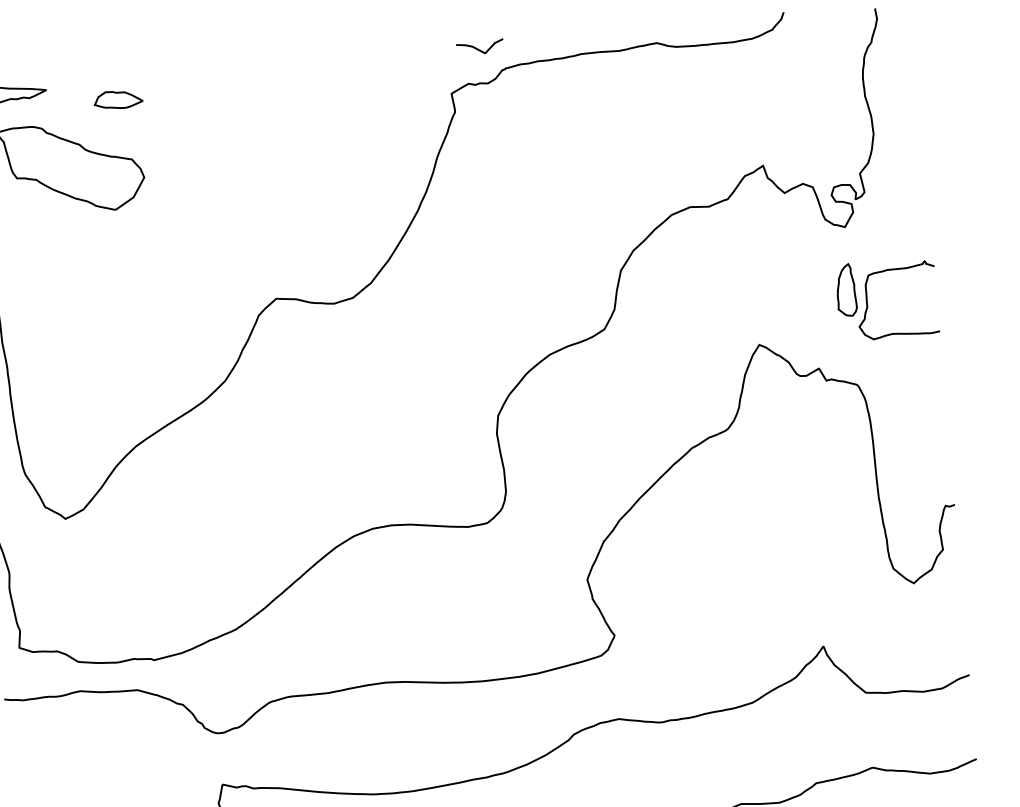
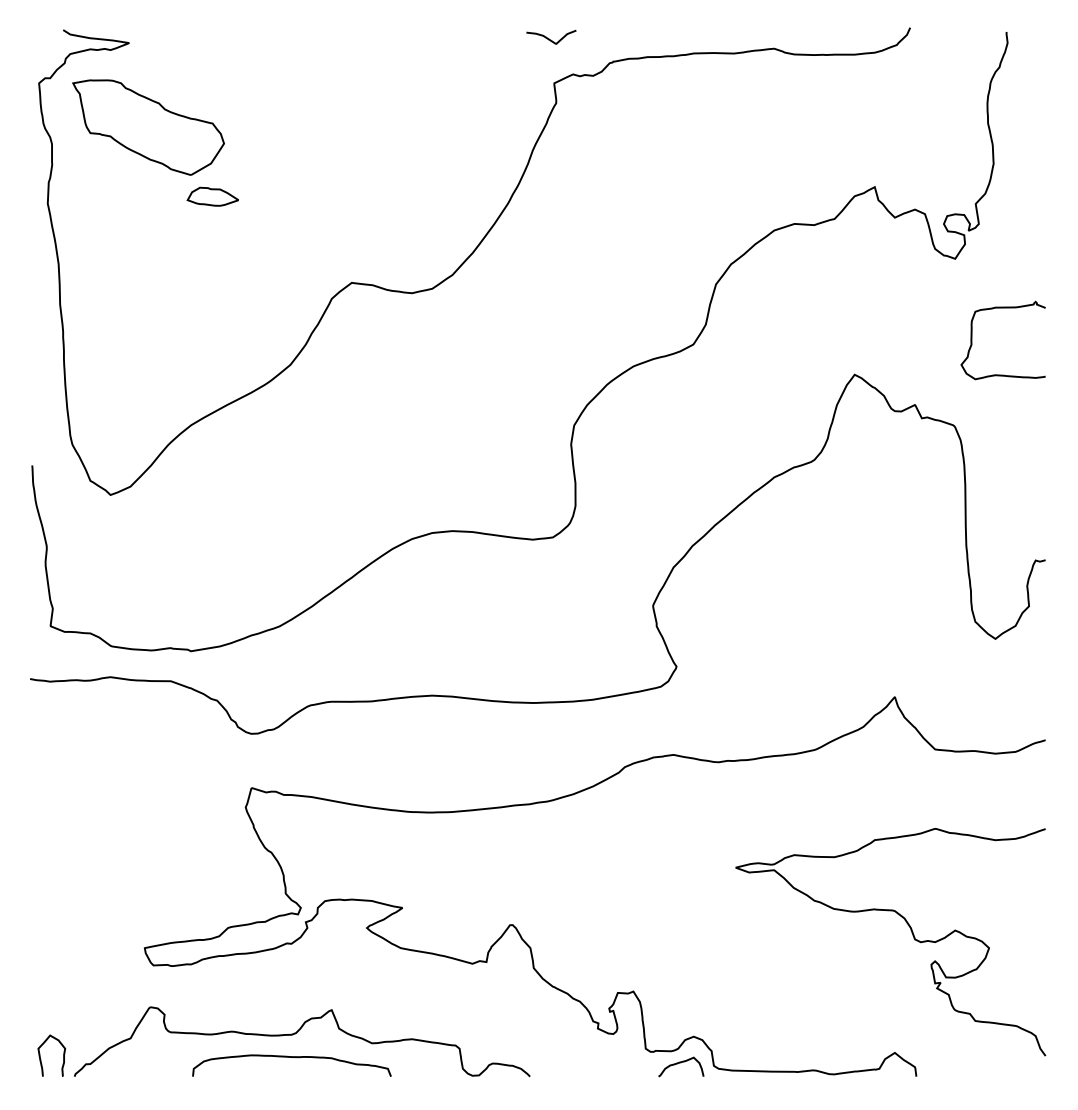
curve: (478, 48) -> (549, 38), moved
part: (118, 99) -> (212, 196), moved
part: (845, 289) -> (950, 324), removed

